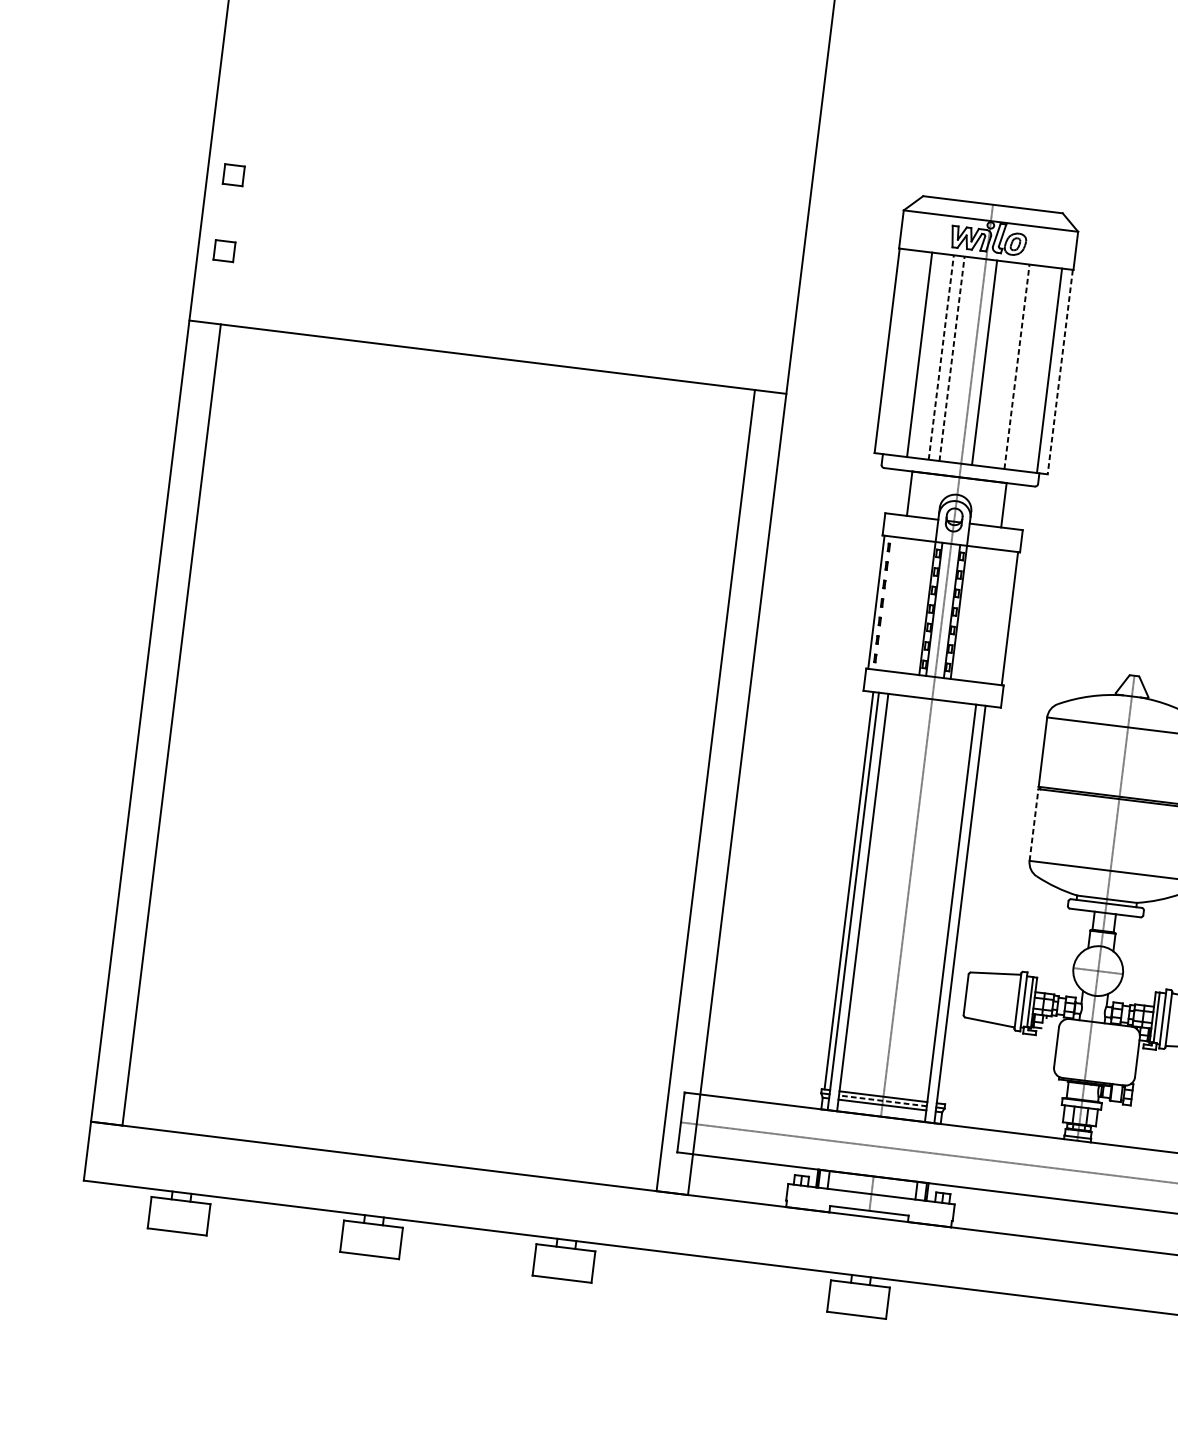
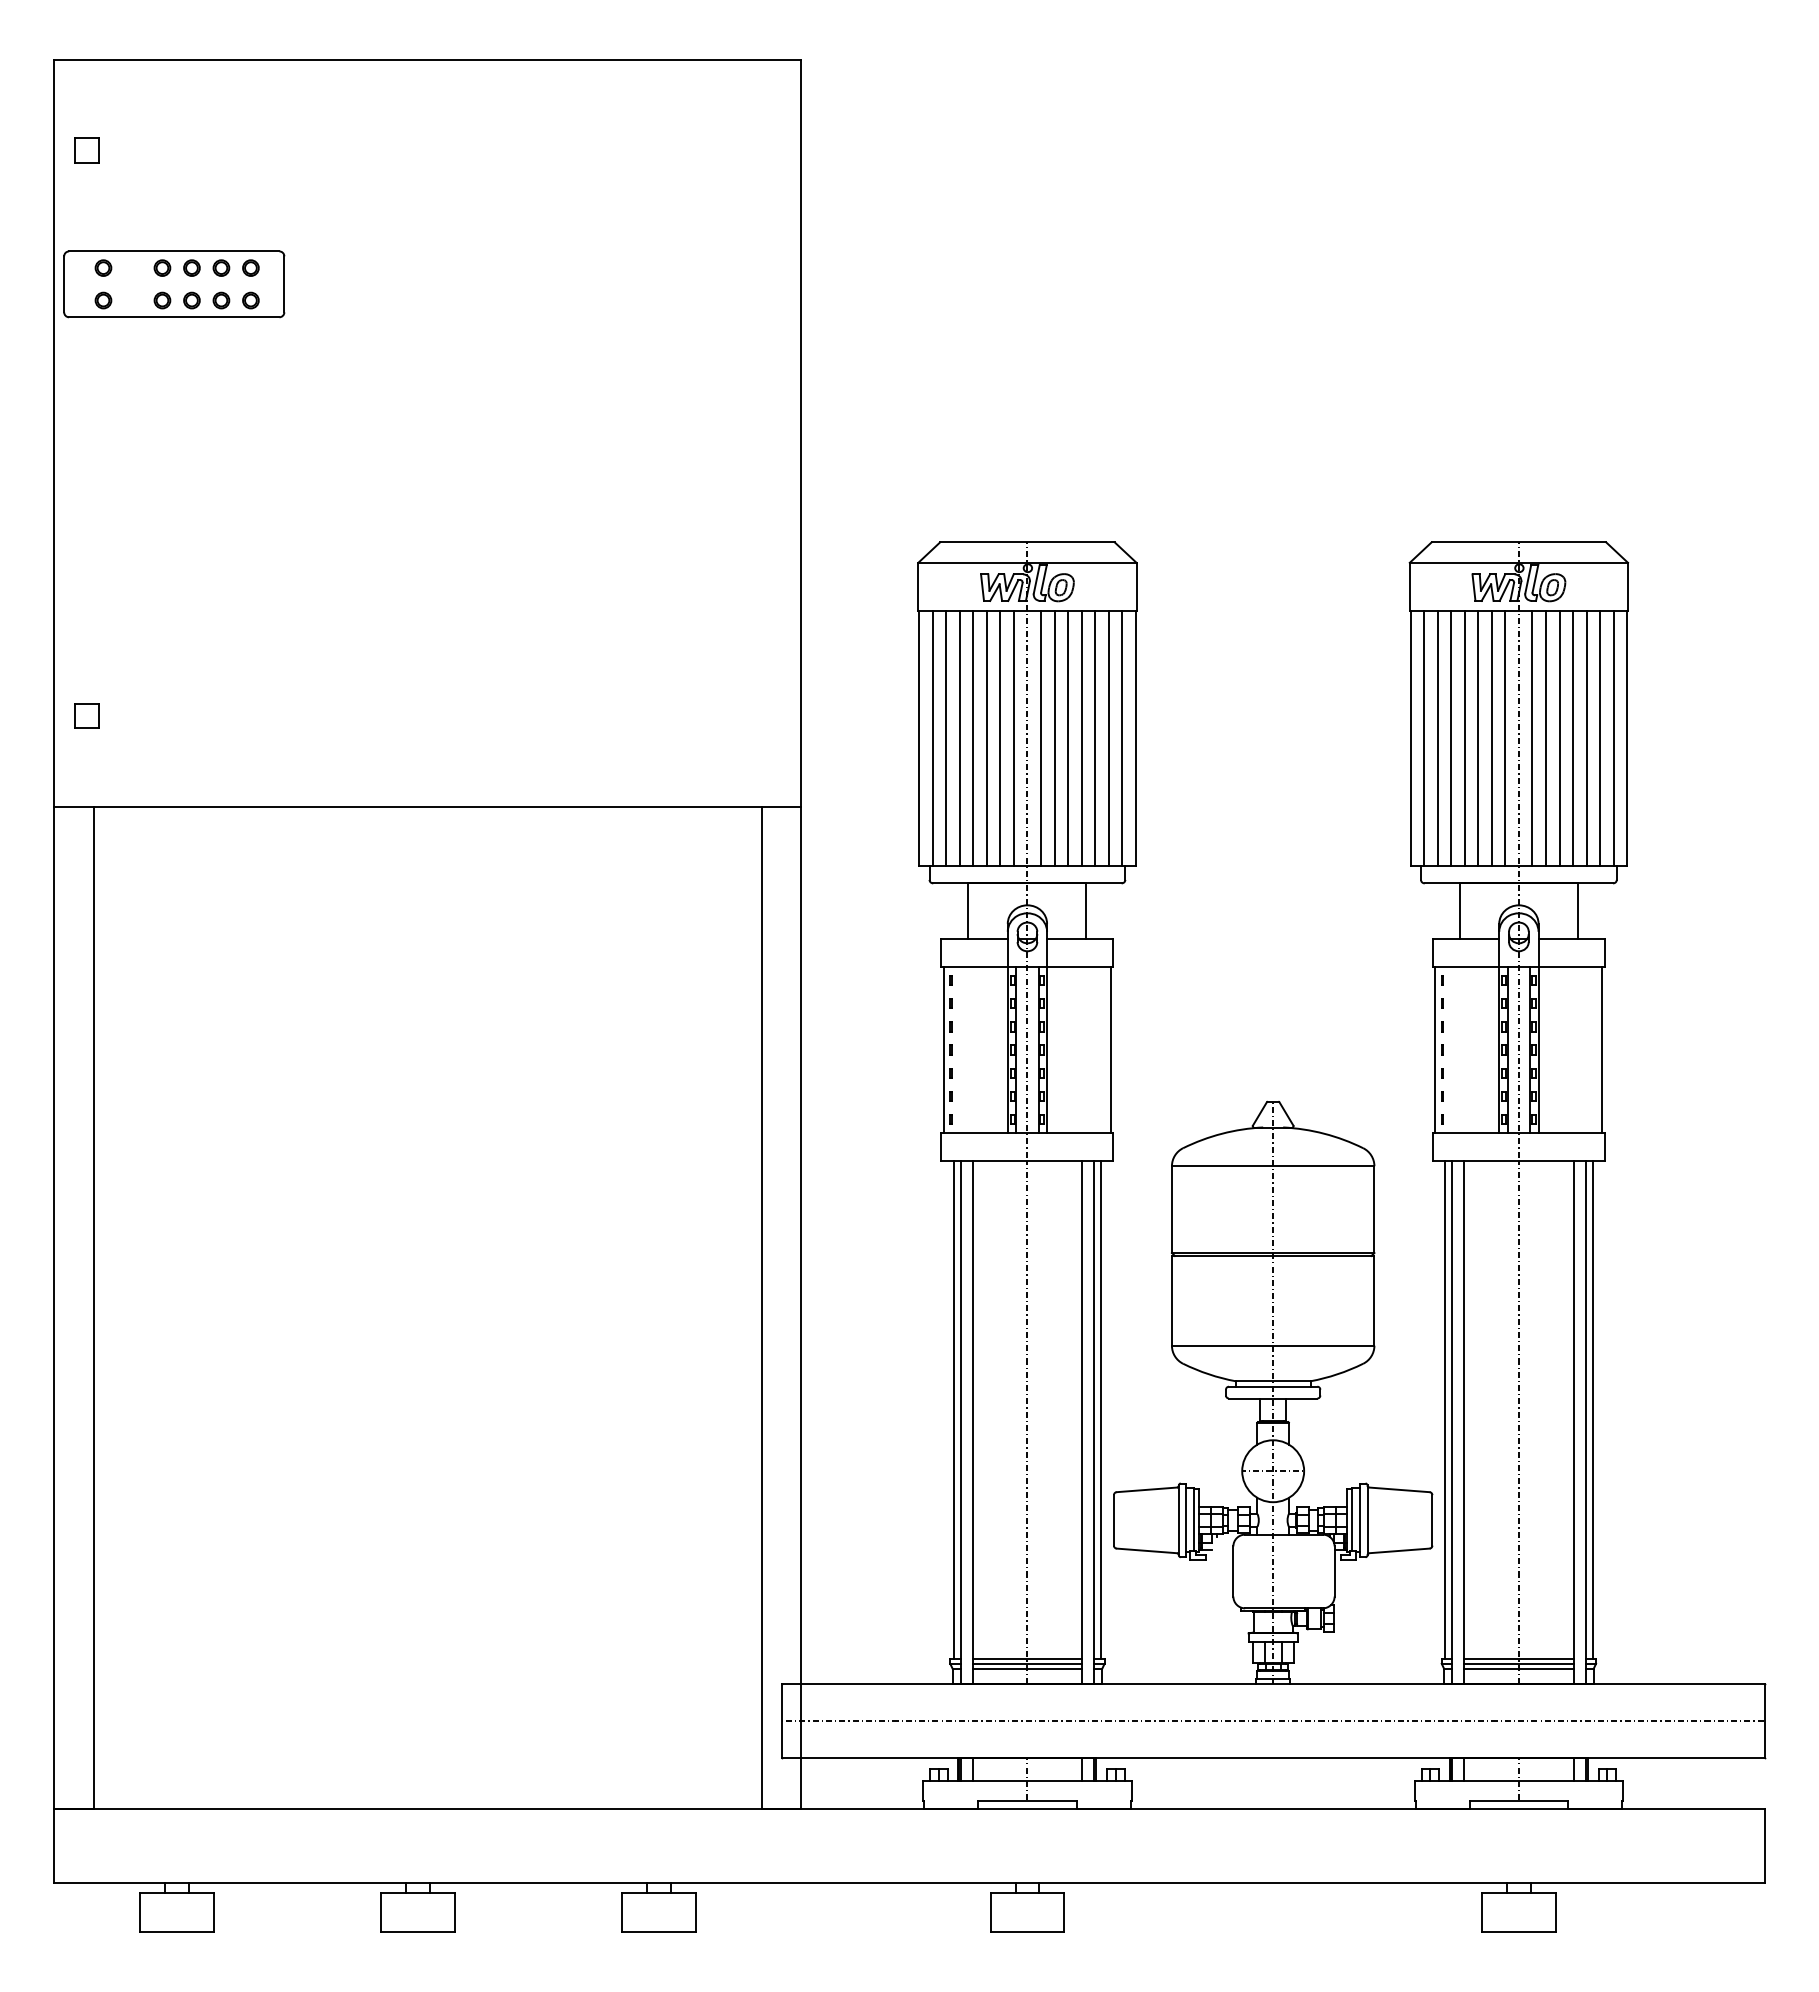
part: (233, 174) -> (86, 620), removed
line: (897, 352) -> (932, 738), added
line: (909, 353) -> (946, 738), added
line: (930, 356) -> (973, 738), added
line: (941, 357) -> (986, 738), dashed -> solid
line: (952, 358) -> (1000, 738), dashed -> solid
line: (962, 360) -> (1013, 738), added
line: (995, 364) -> (1054, 738), added
line: (1006, 365) -> (1068, 738), added
line: (1016, 366) -> (1081, 738), dashed -> solid
line: (1028, 368) -> (1095, 738), added
line: (1038, 369) -> (1108, 738), added
line: (1060, 372) -> (1135, 738), dashed -> solid
line: (1033, 824) -> (1171, 1300), dashed -> solid
line: (967, 904) -> (1101, 1409), added
line: (883, 1100) -> (1027, 1663), dashed -> solid

